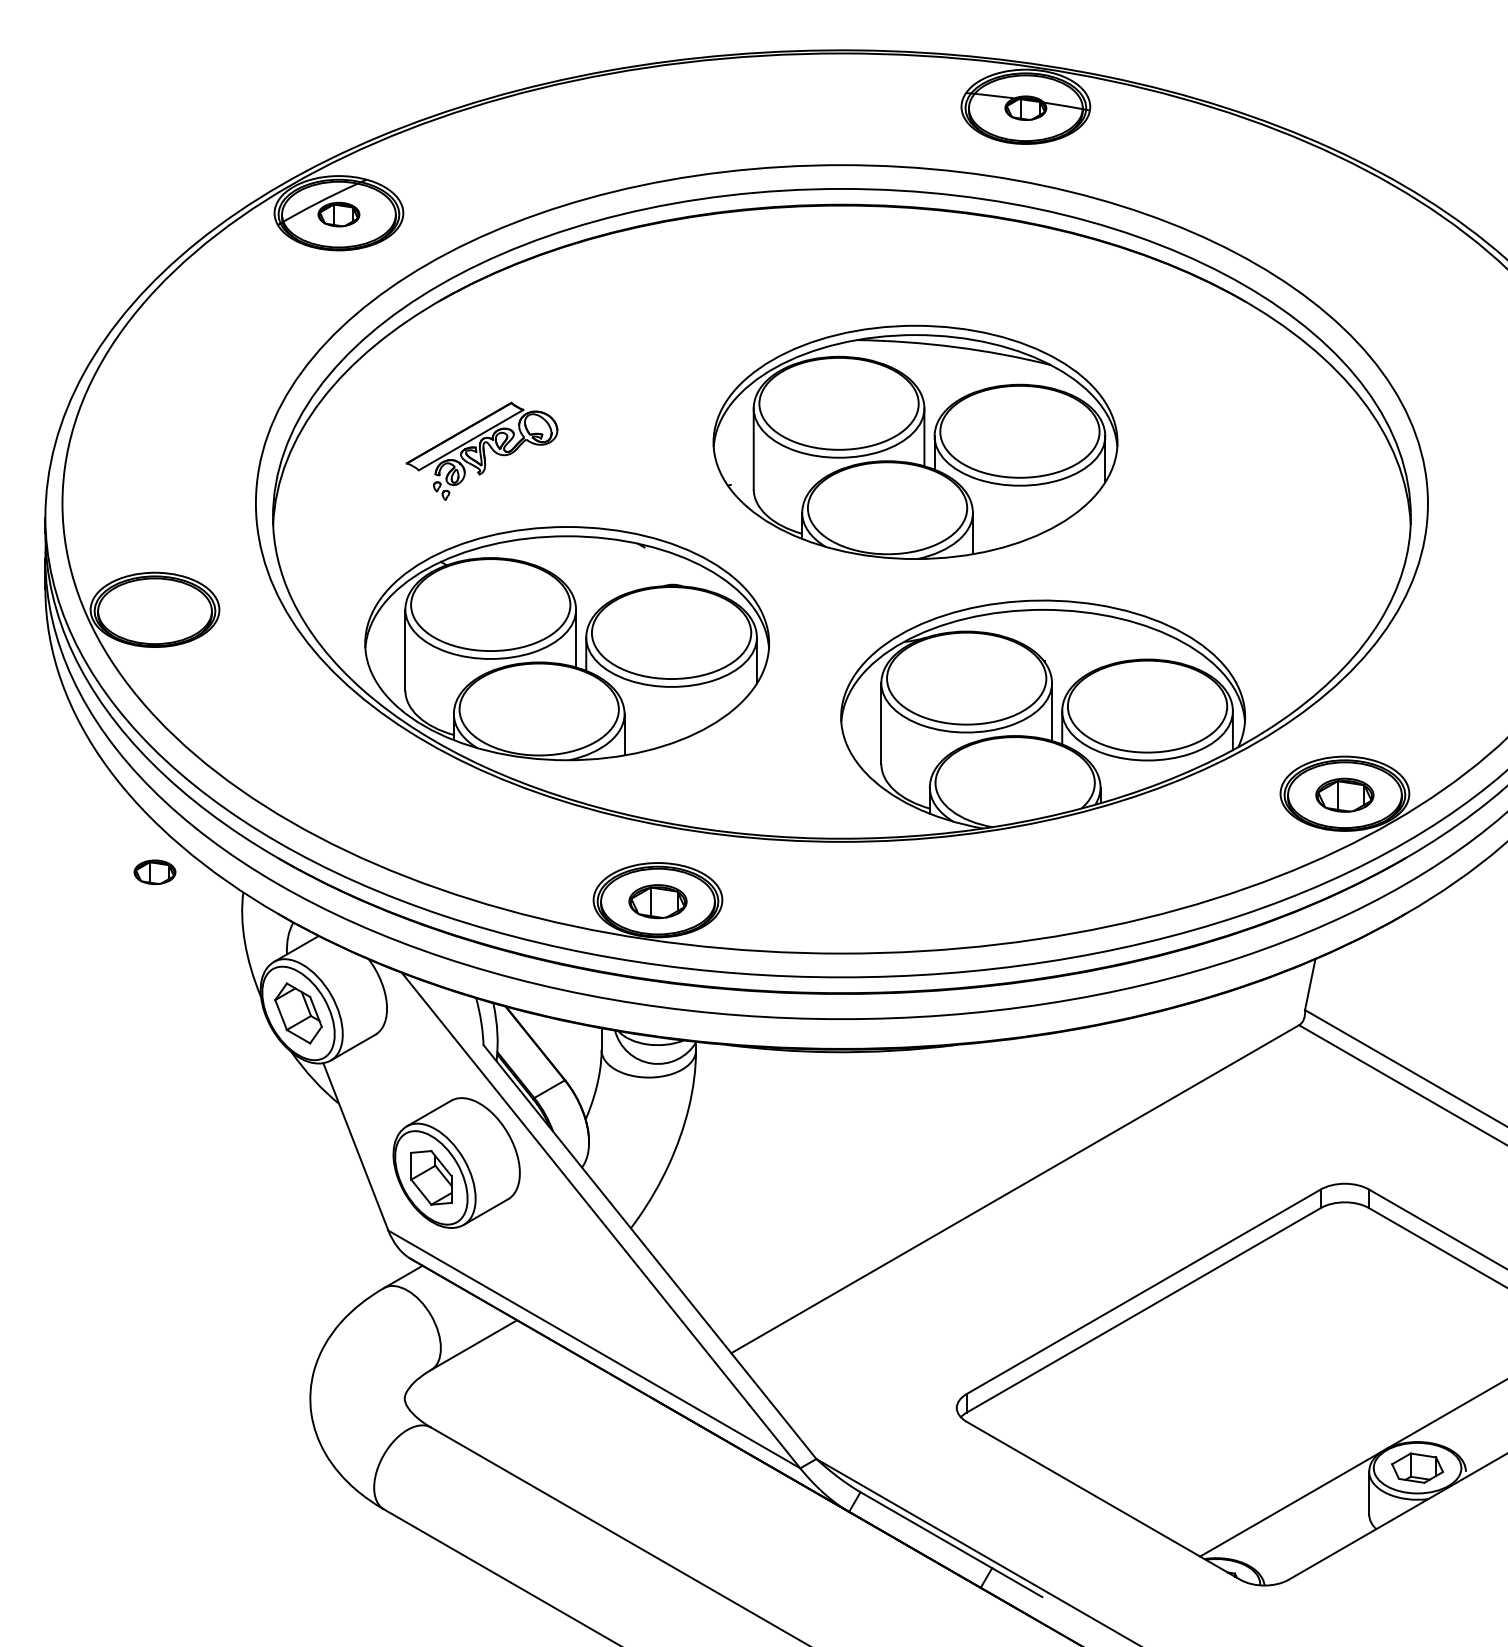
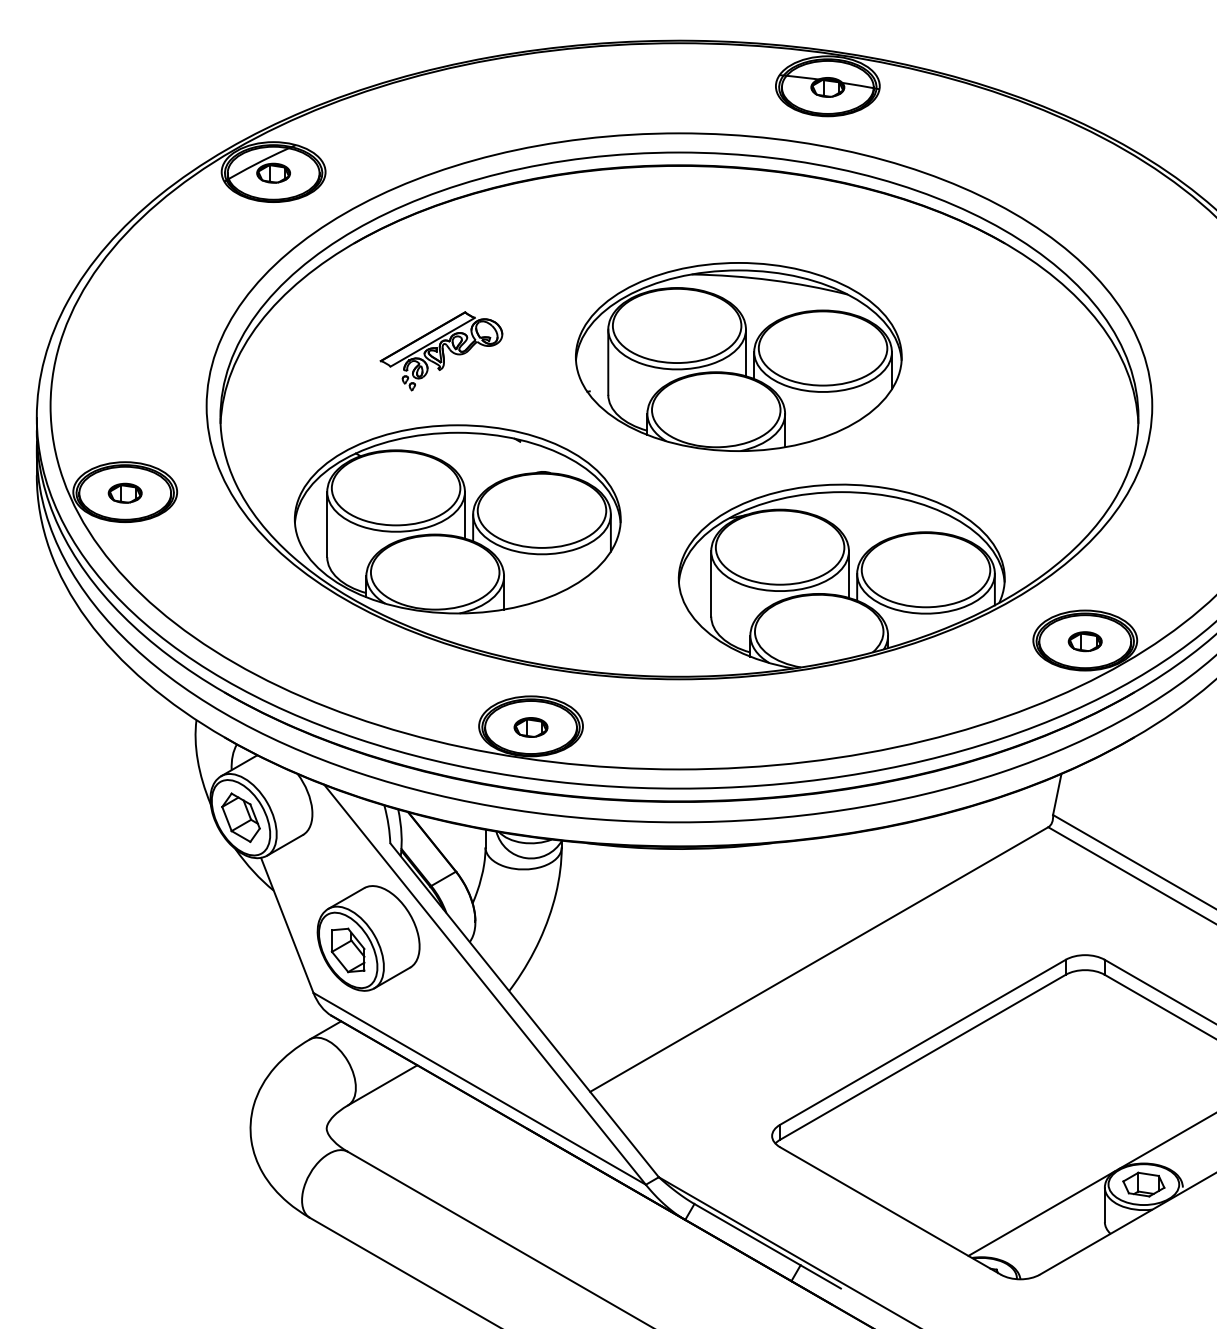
part: (481, 450) -> (441, 350), moved
part: (1344, 794) -> (1084, 641), size x0.71
part: (154, 871) -> (124, 492), moved
part: (657, 901) -> (530, 727), size x0.71

